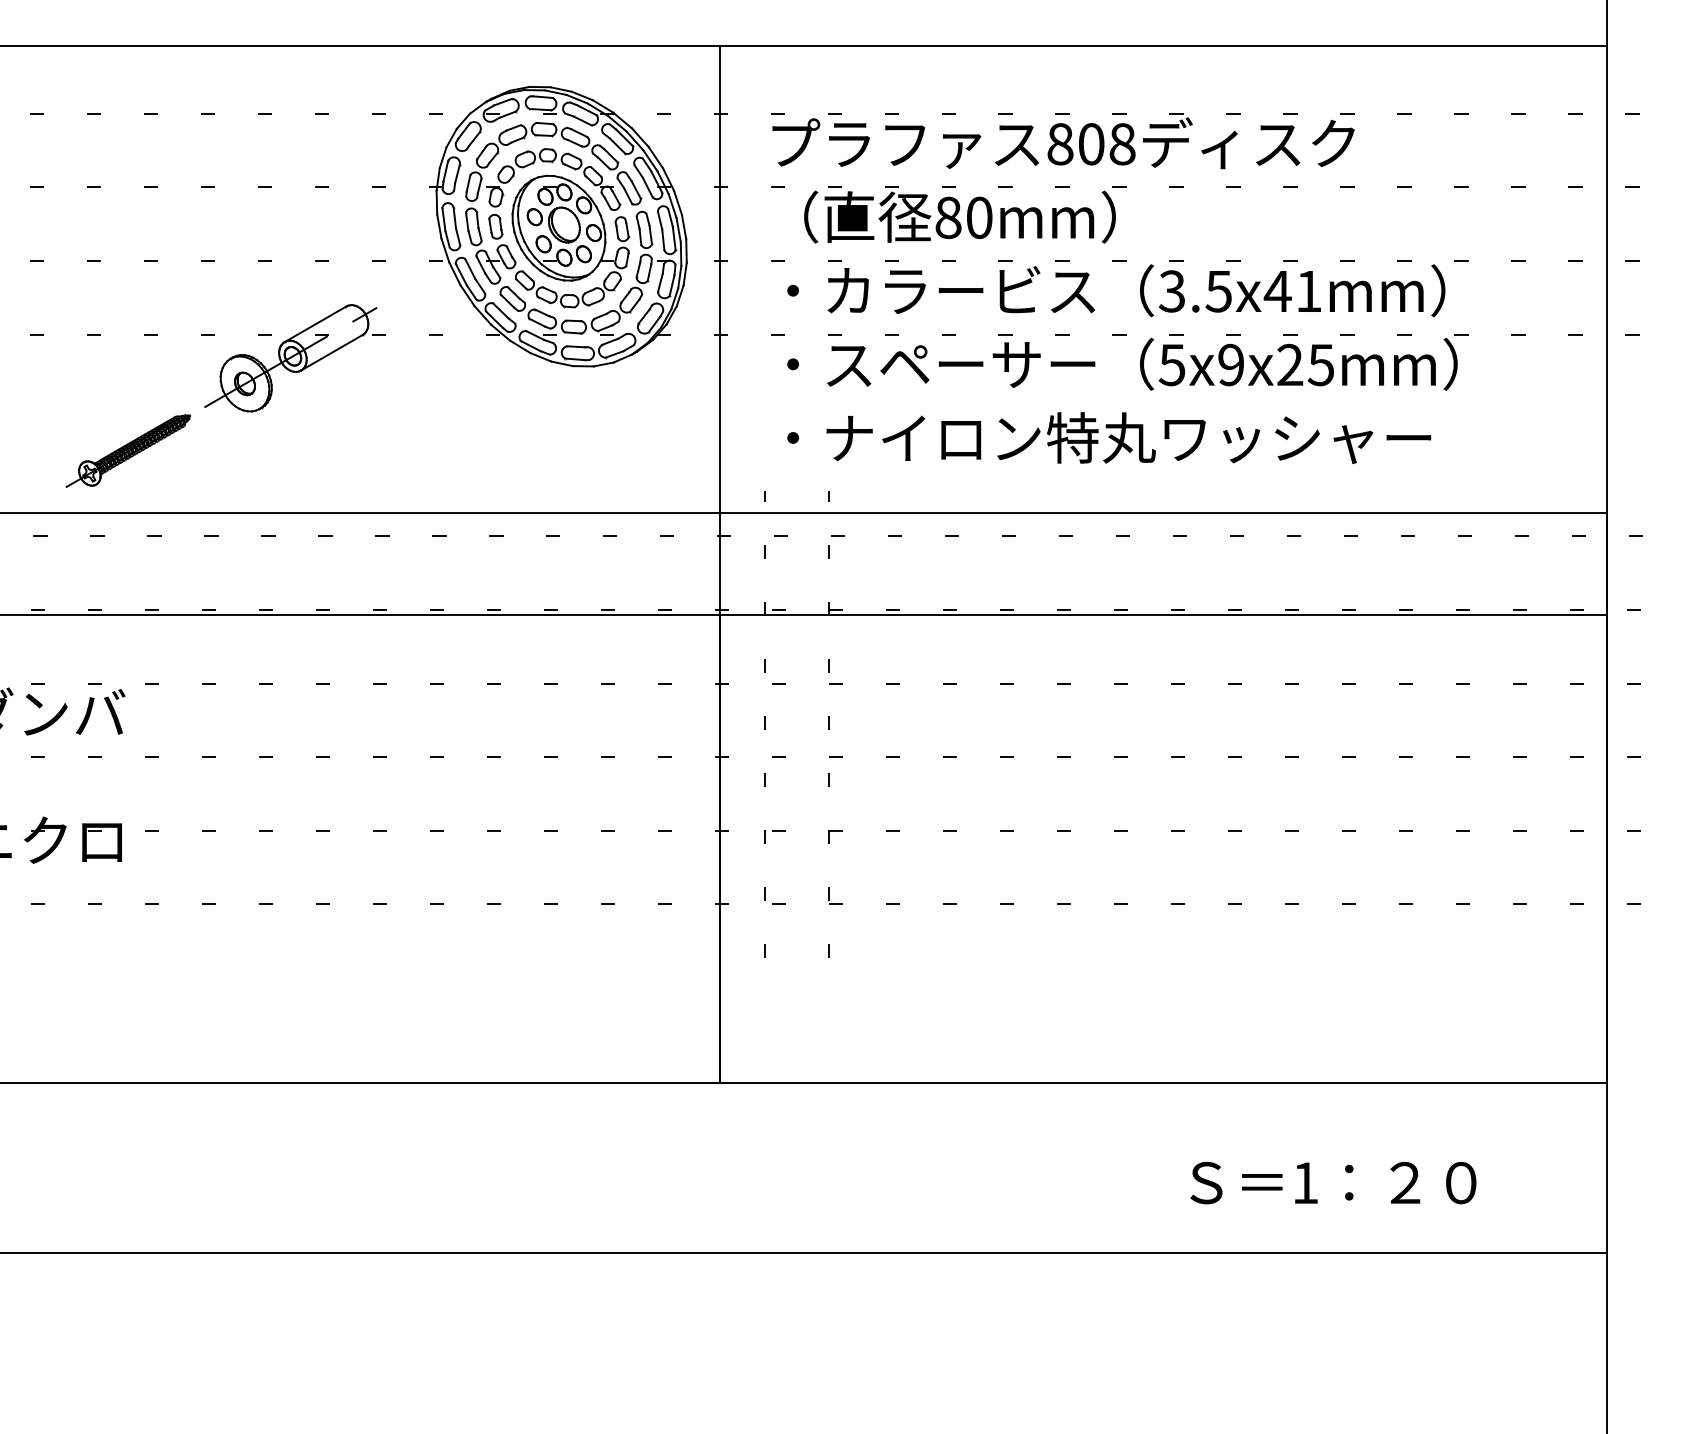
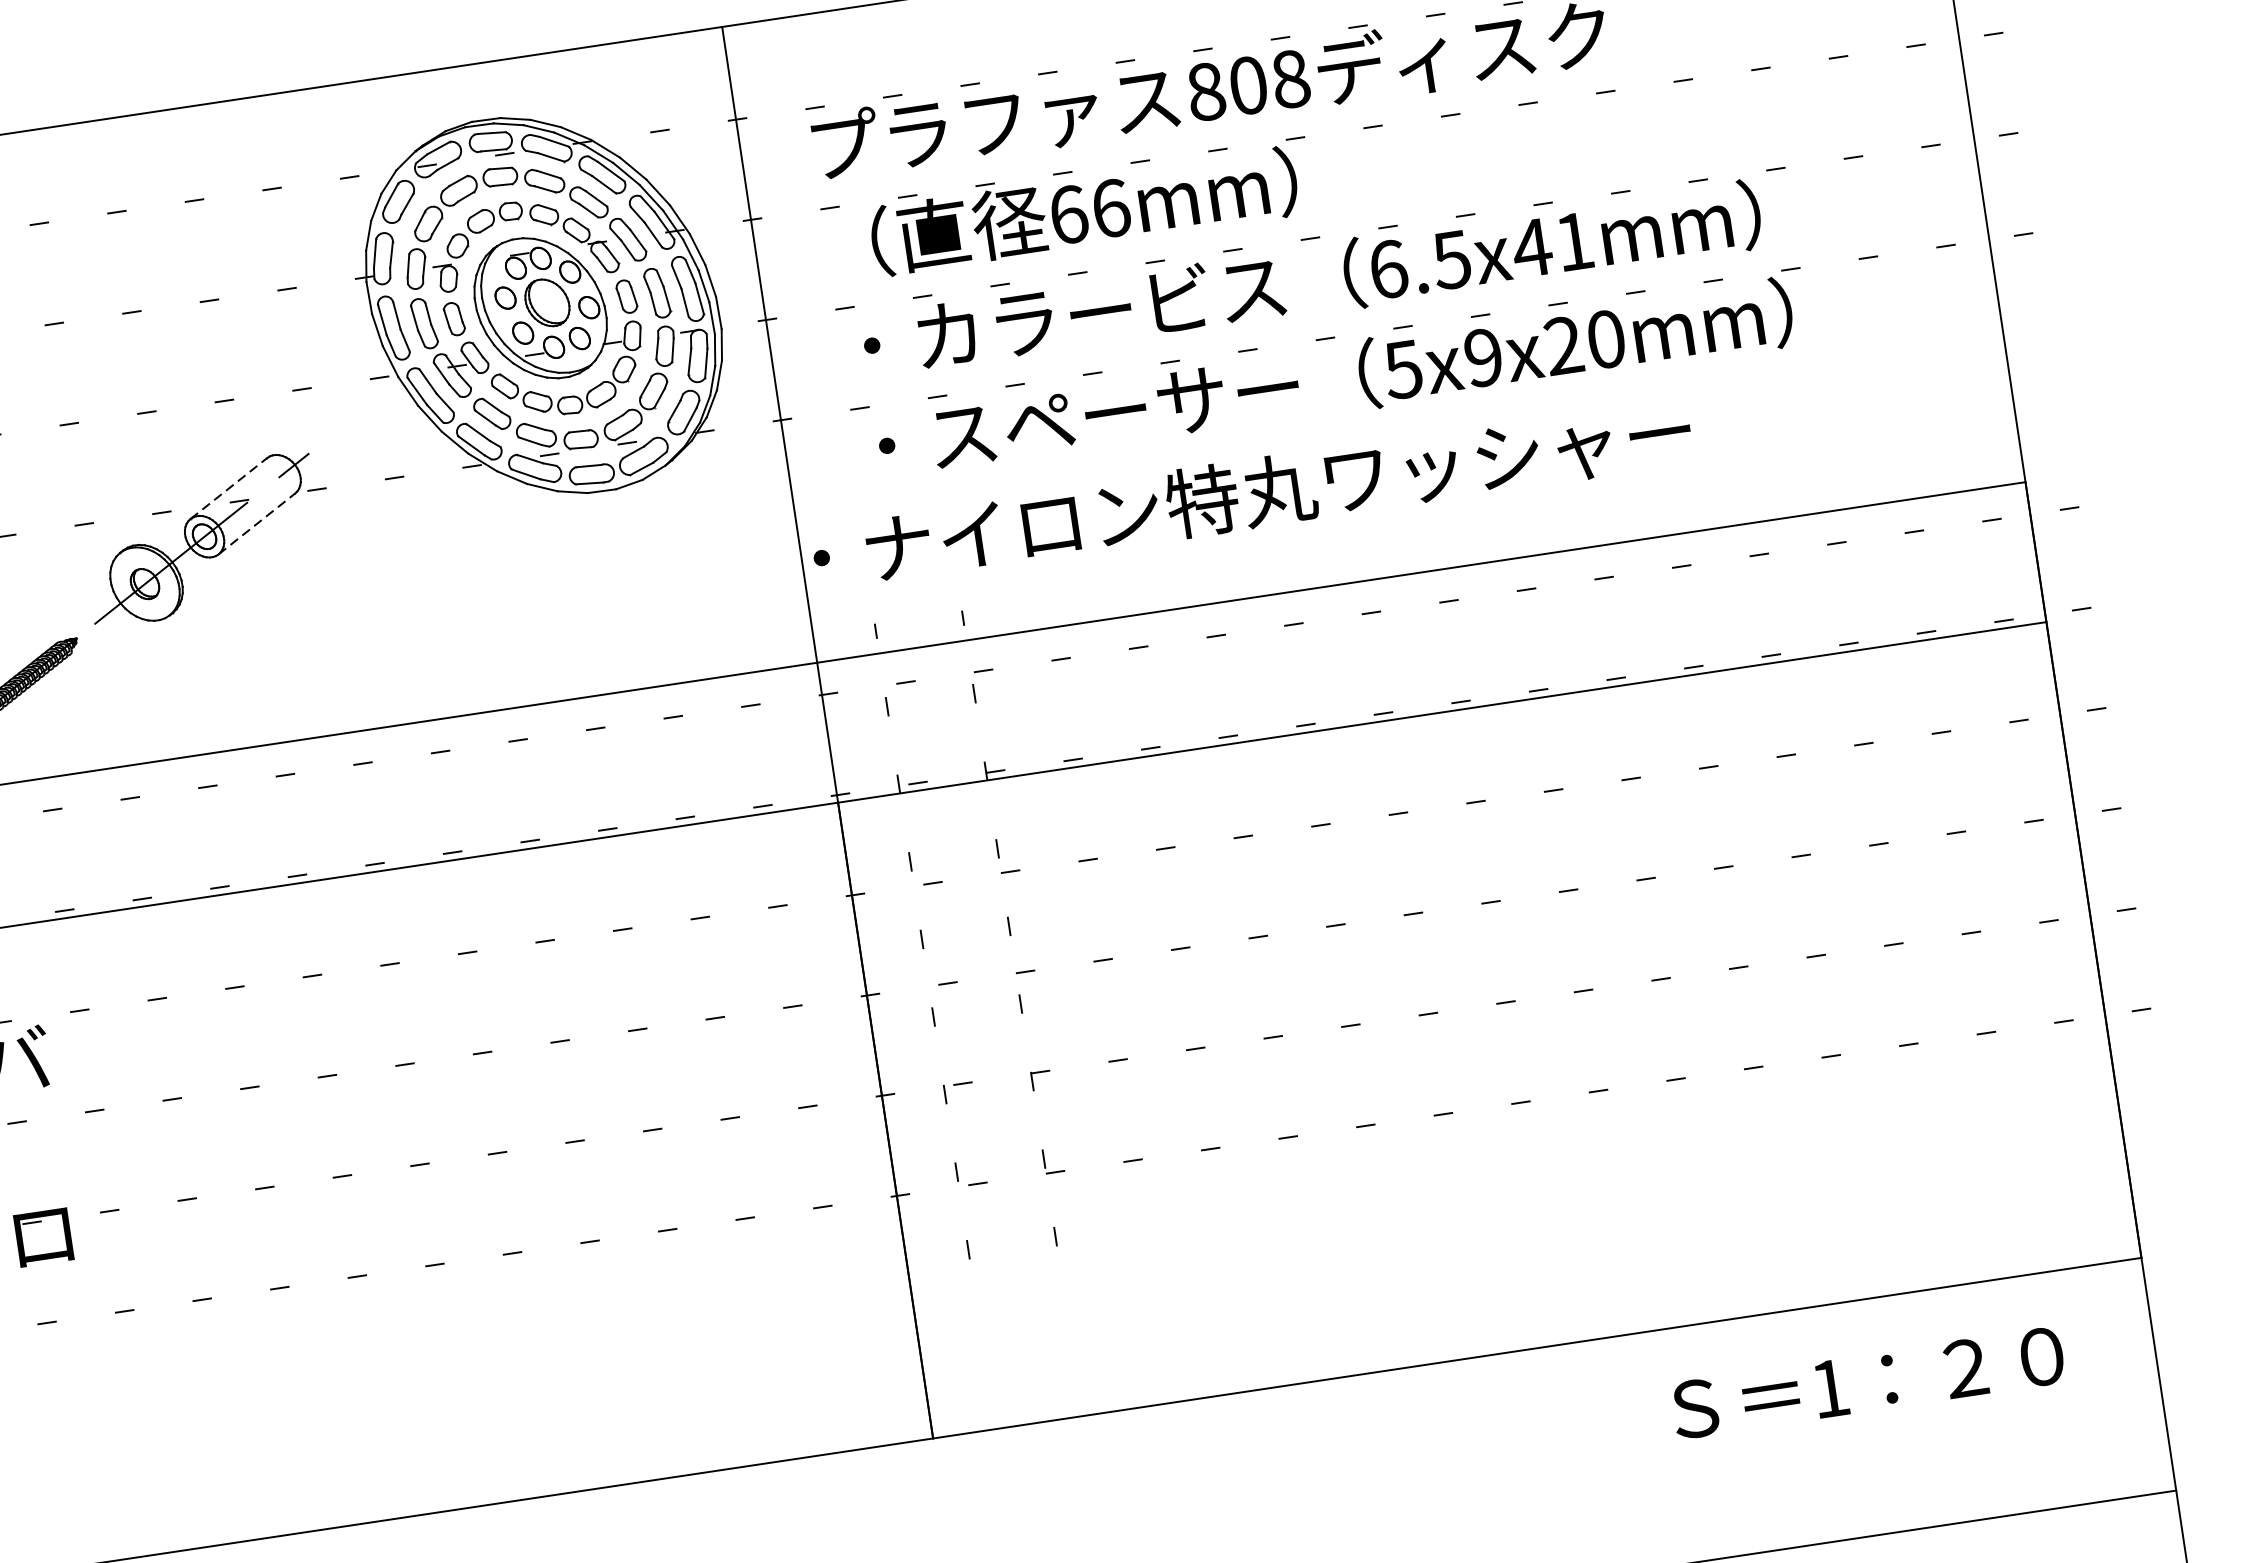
text: (963, 217) -> (1089, 211), 80mm -> 66mm
text: (1172, 291) -> (1388, 269), 3.5x41mm -> 6.5x41mm
line: (315, 324) -> (228, 488), solid -> dashed
line: (331, 352) -> (256, 523), solid -> dashed
text: (1320, 364) -> (1605, 338), 5x9x25mm -> 5x9x20mm
text: (1109, 437) -> (1252, 493), moved
text: (1333, 1182) -> (1868, 1382), moved

